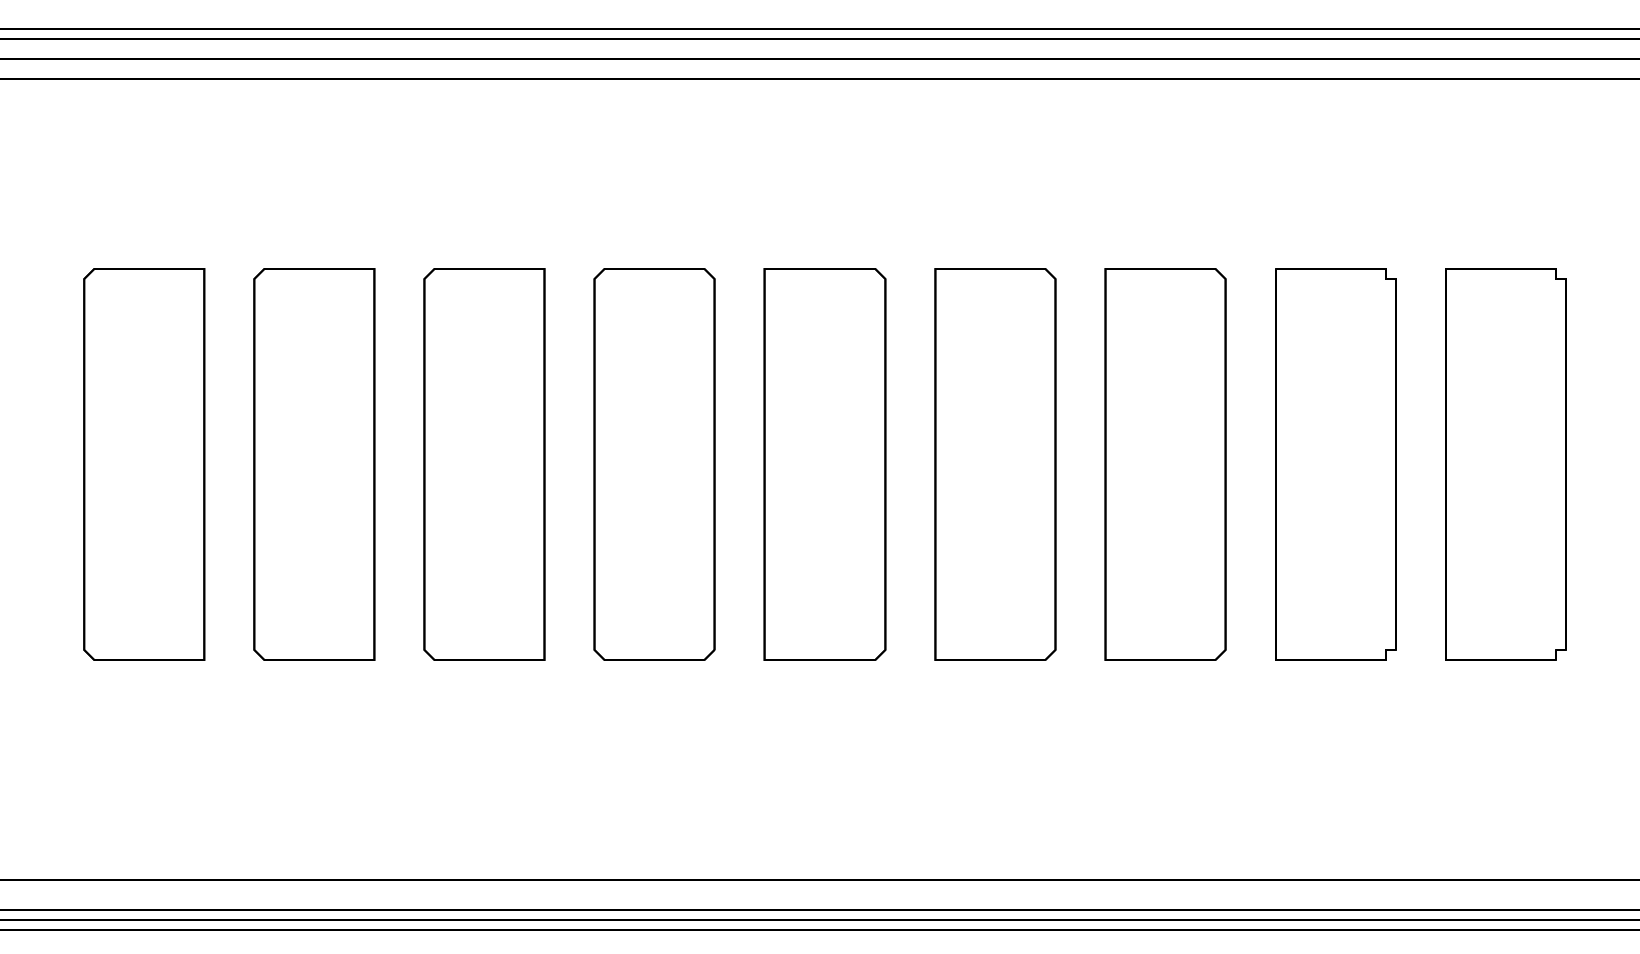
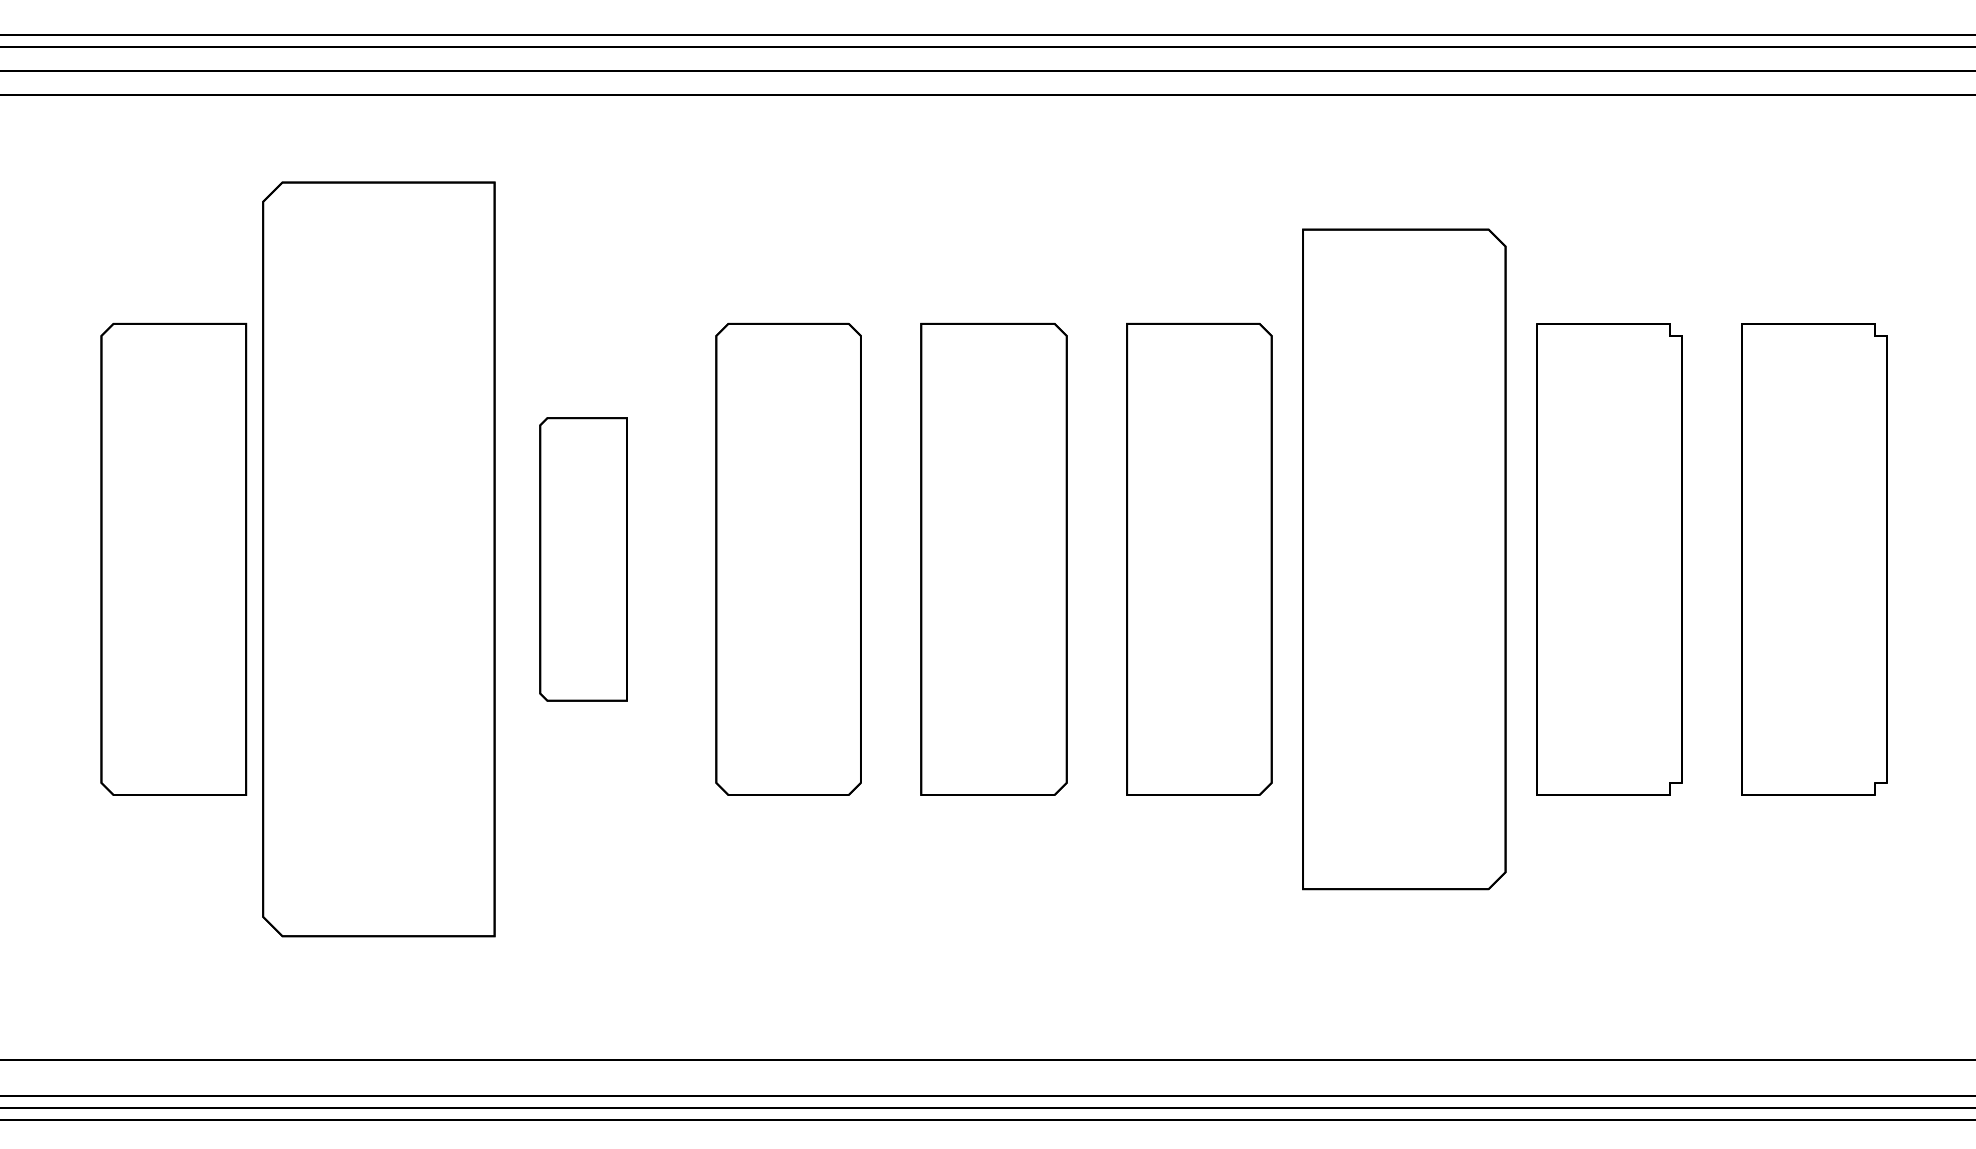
part: (314, 464) -> (378, 559), size x1.6
part: (484, 464) -> (583, 559), size x0.6
part: (1165, 464) -> (1404, 559), size x1.4

